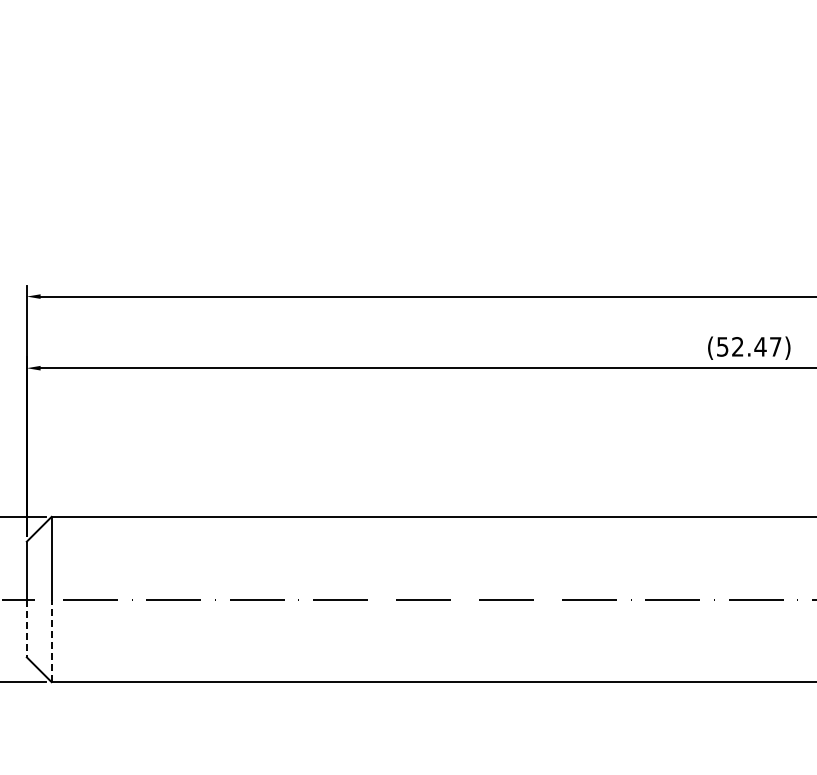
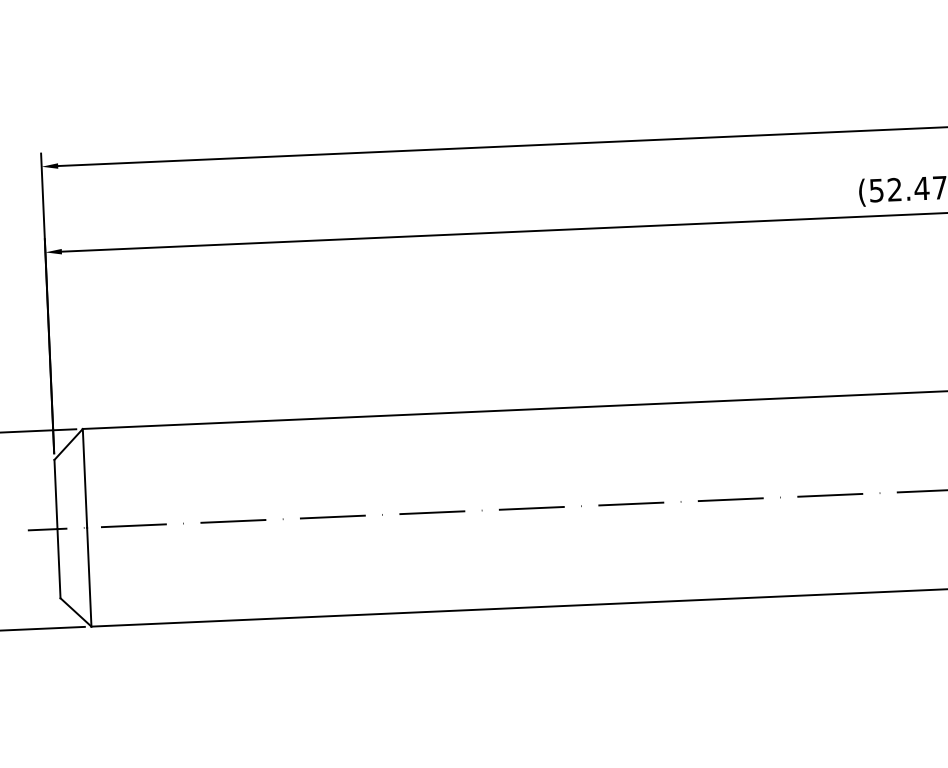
line: (26, 628) -> (58, 563), dashed -> solid
line: (51, 640) -> (89, 576), dashed -> solid

